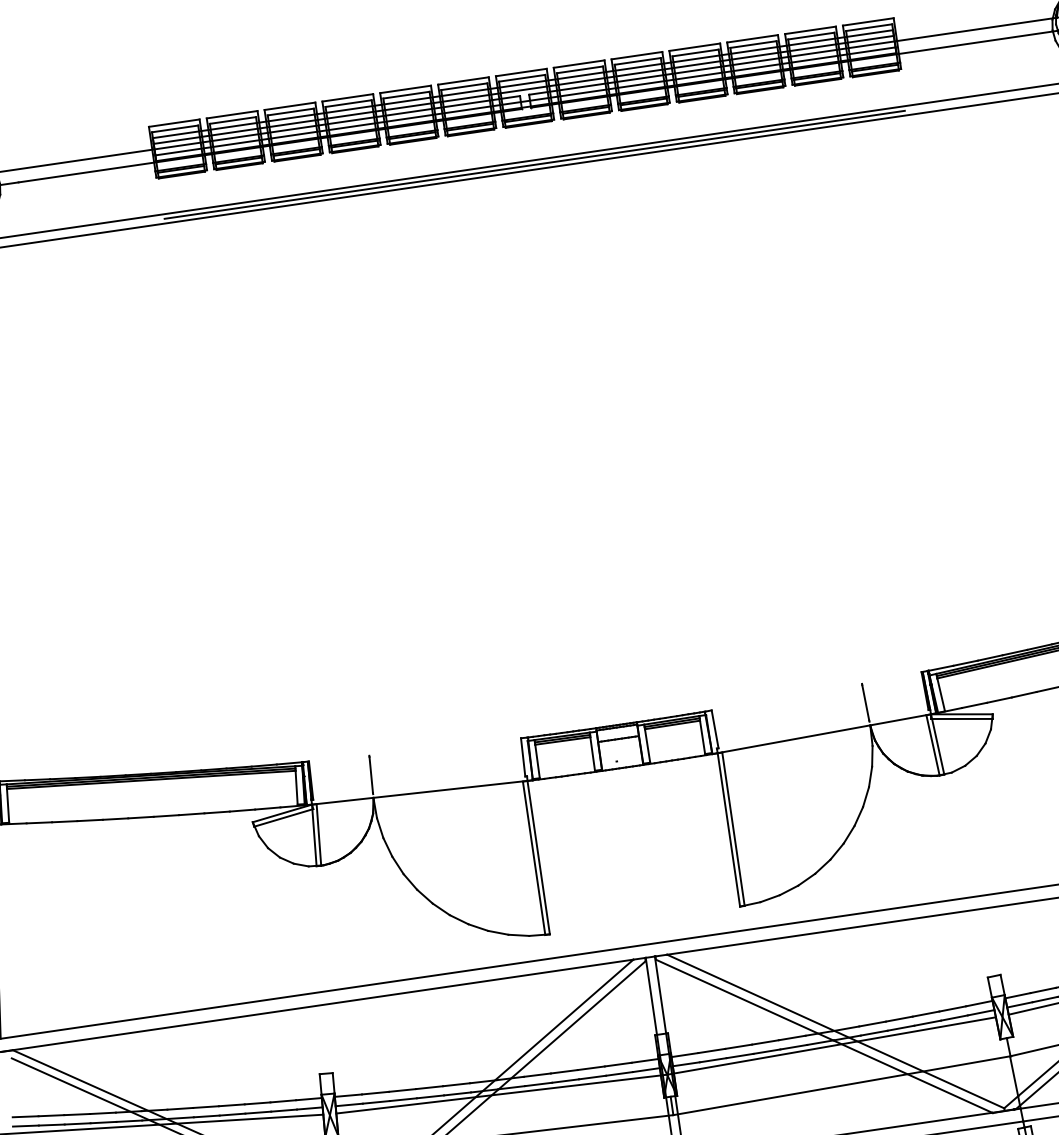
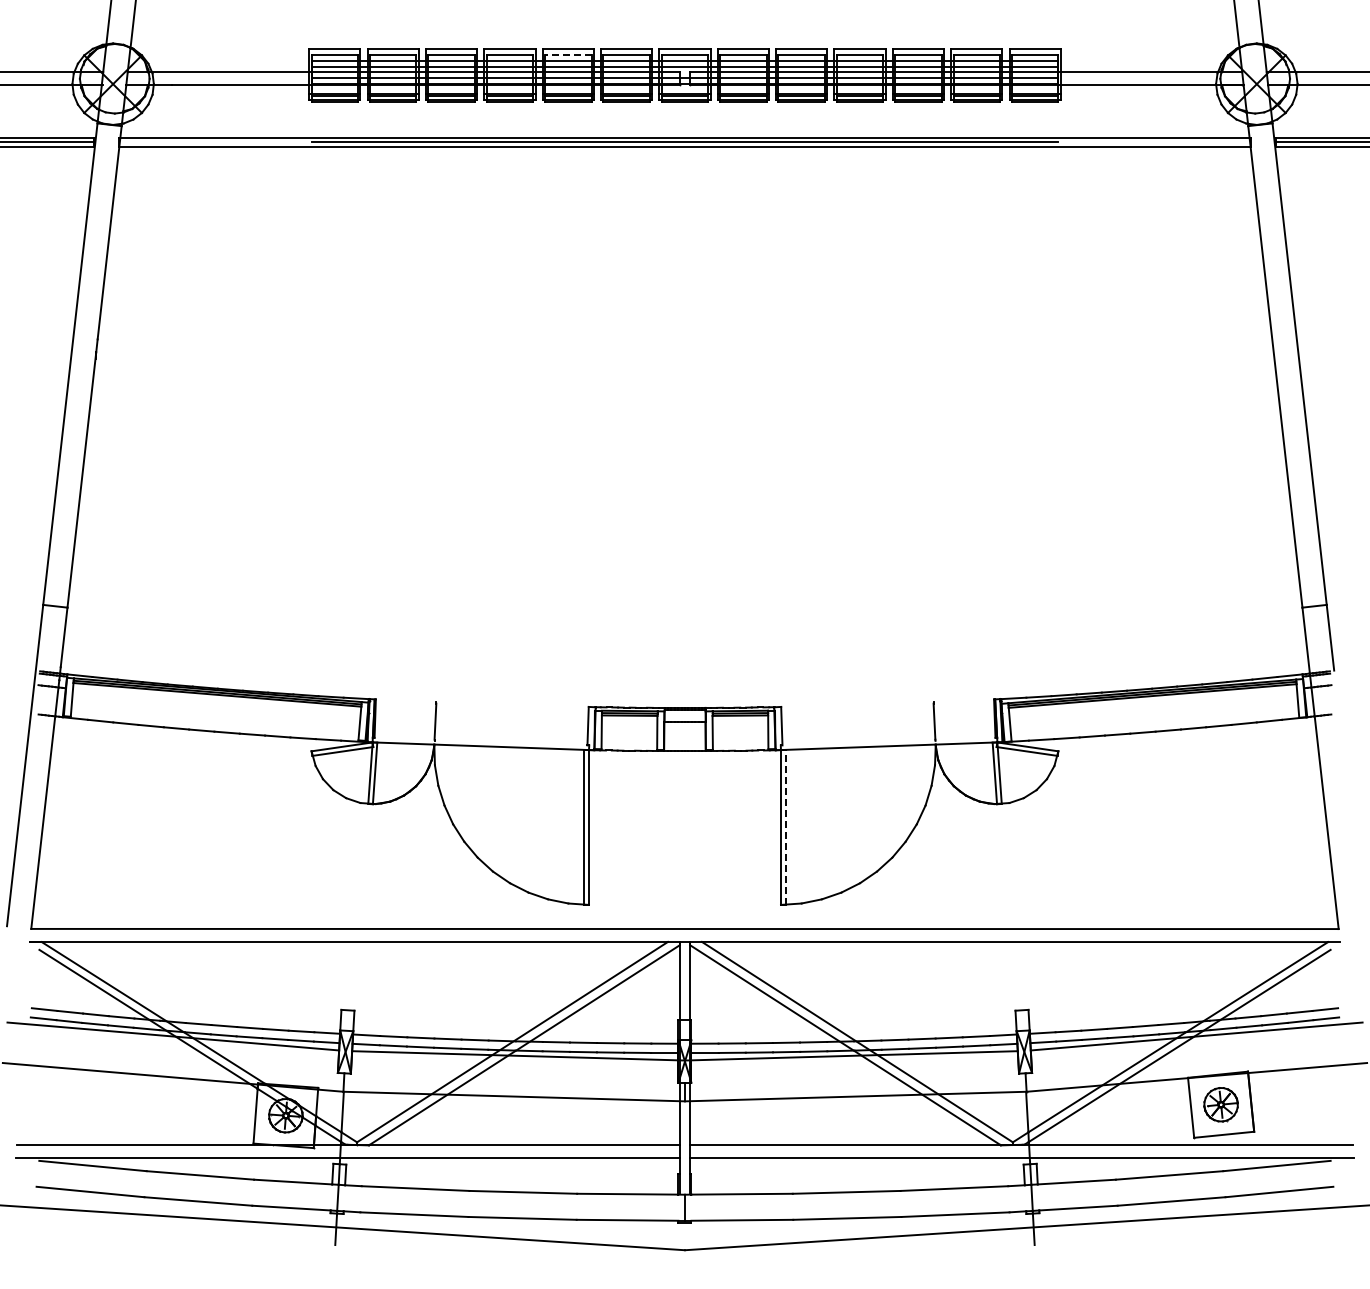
line: (405, 95) -> (567, 55), solid -> dashed
line: (733, 829) -> (785, 827), solid -> dashed

